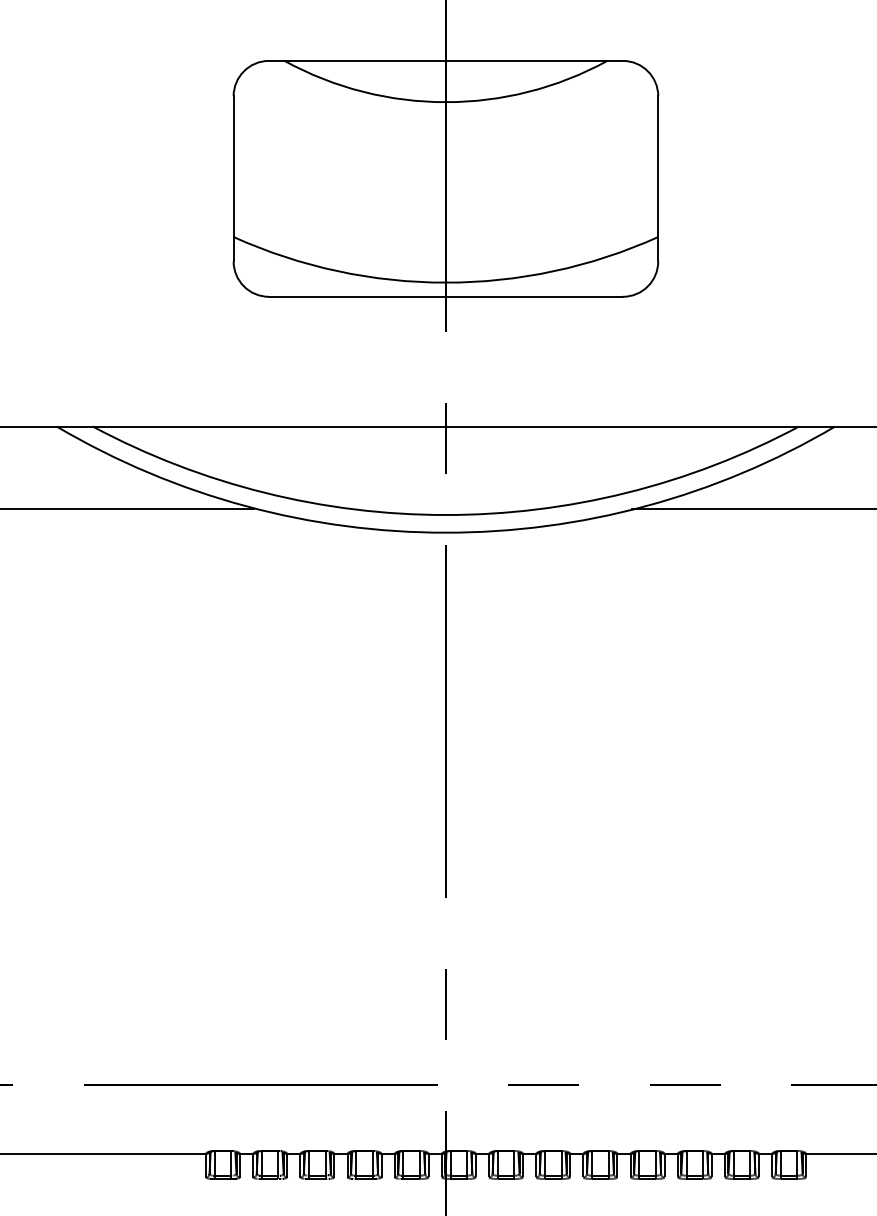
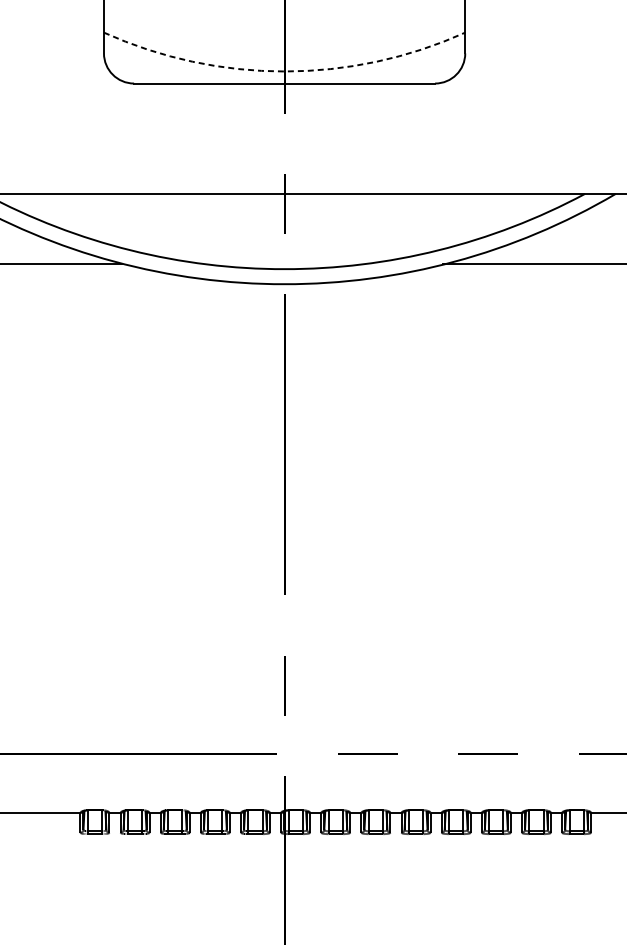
arc: (445, 282) -> (284, 71), solid -> dashed

